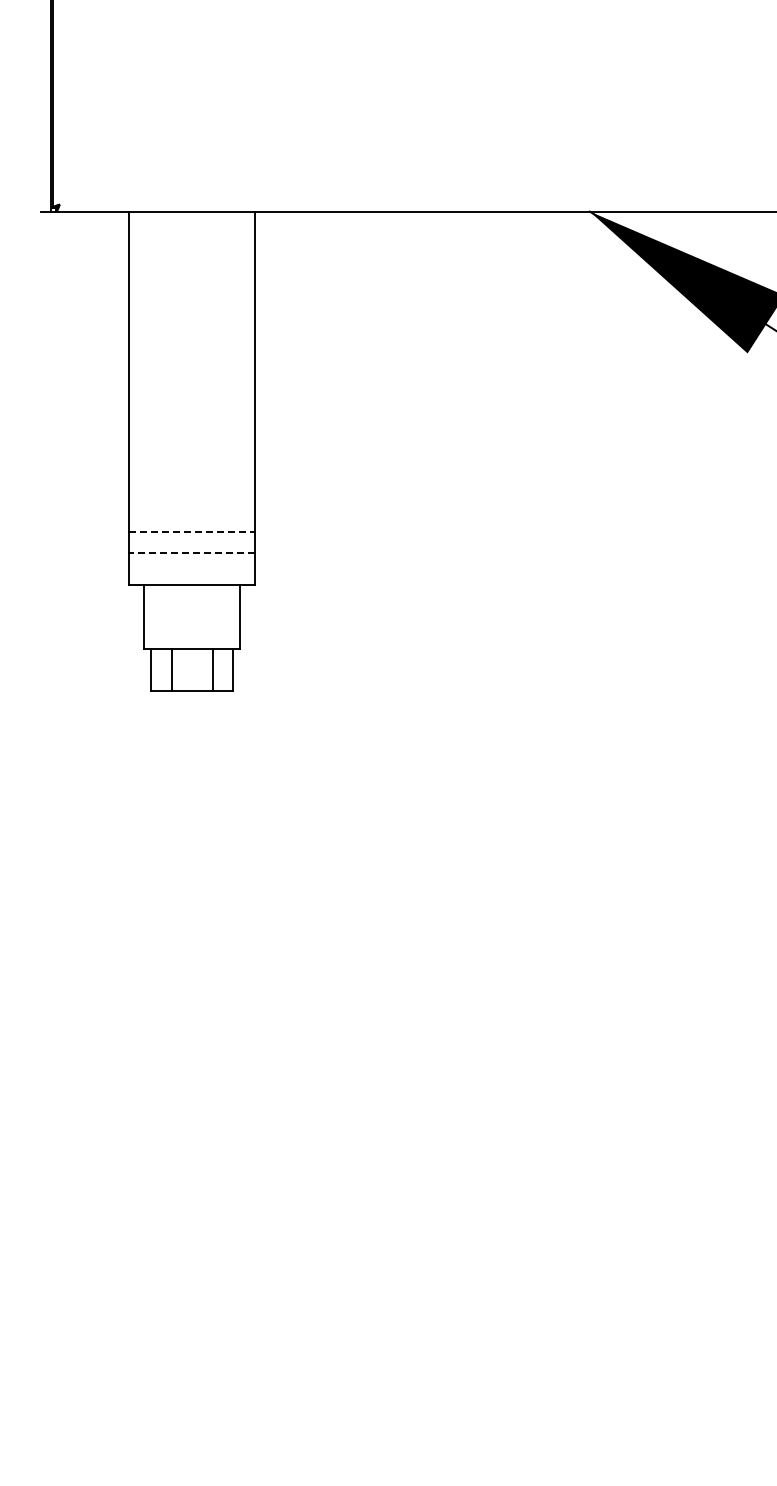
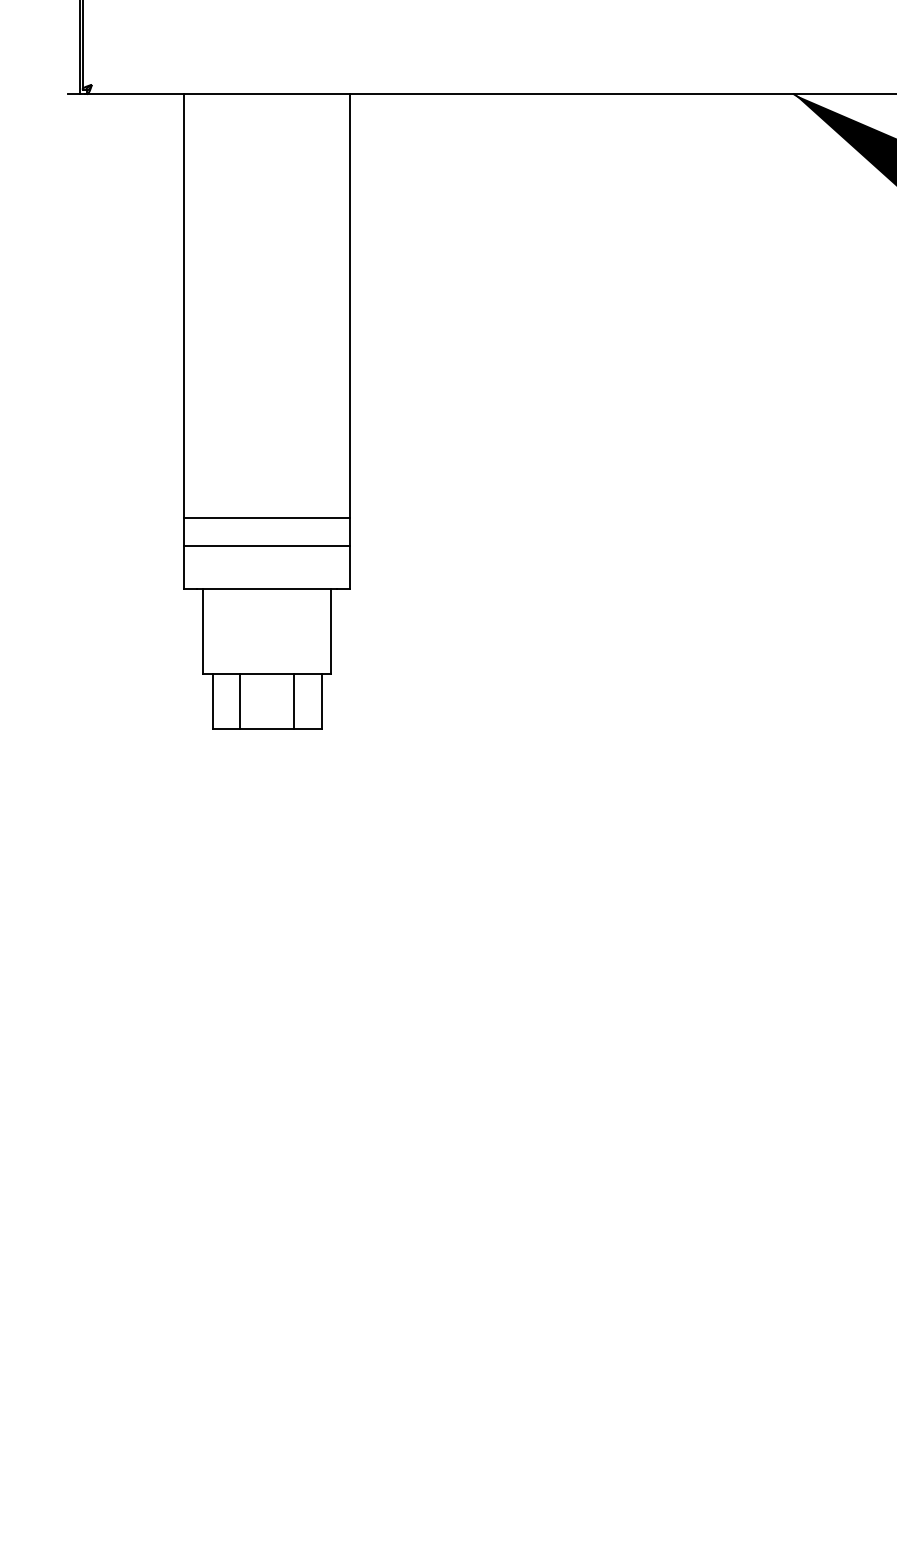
line: (192, 531) -> (267, 517), dashed -> solid
line: (192, 552) -> (267, 545), dashed -> solid

